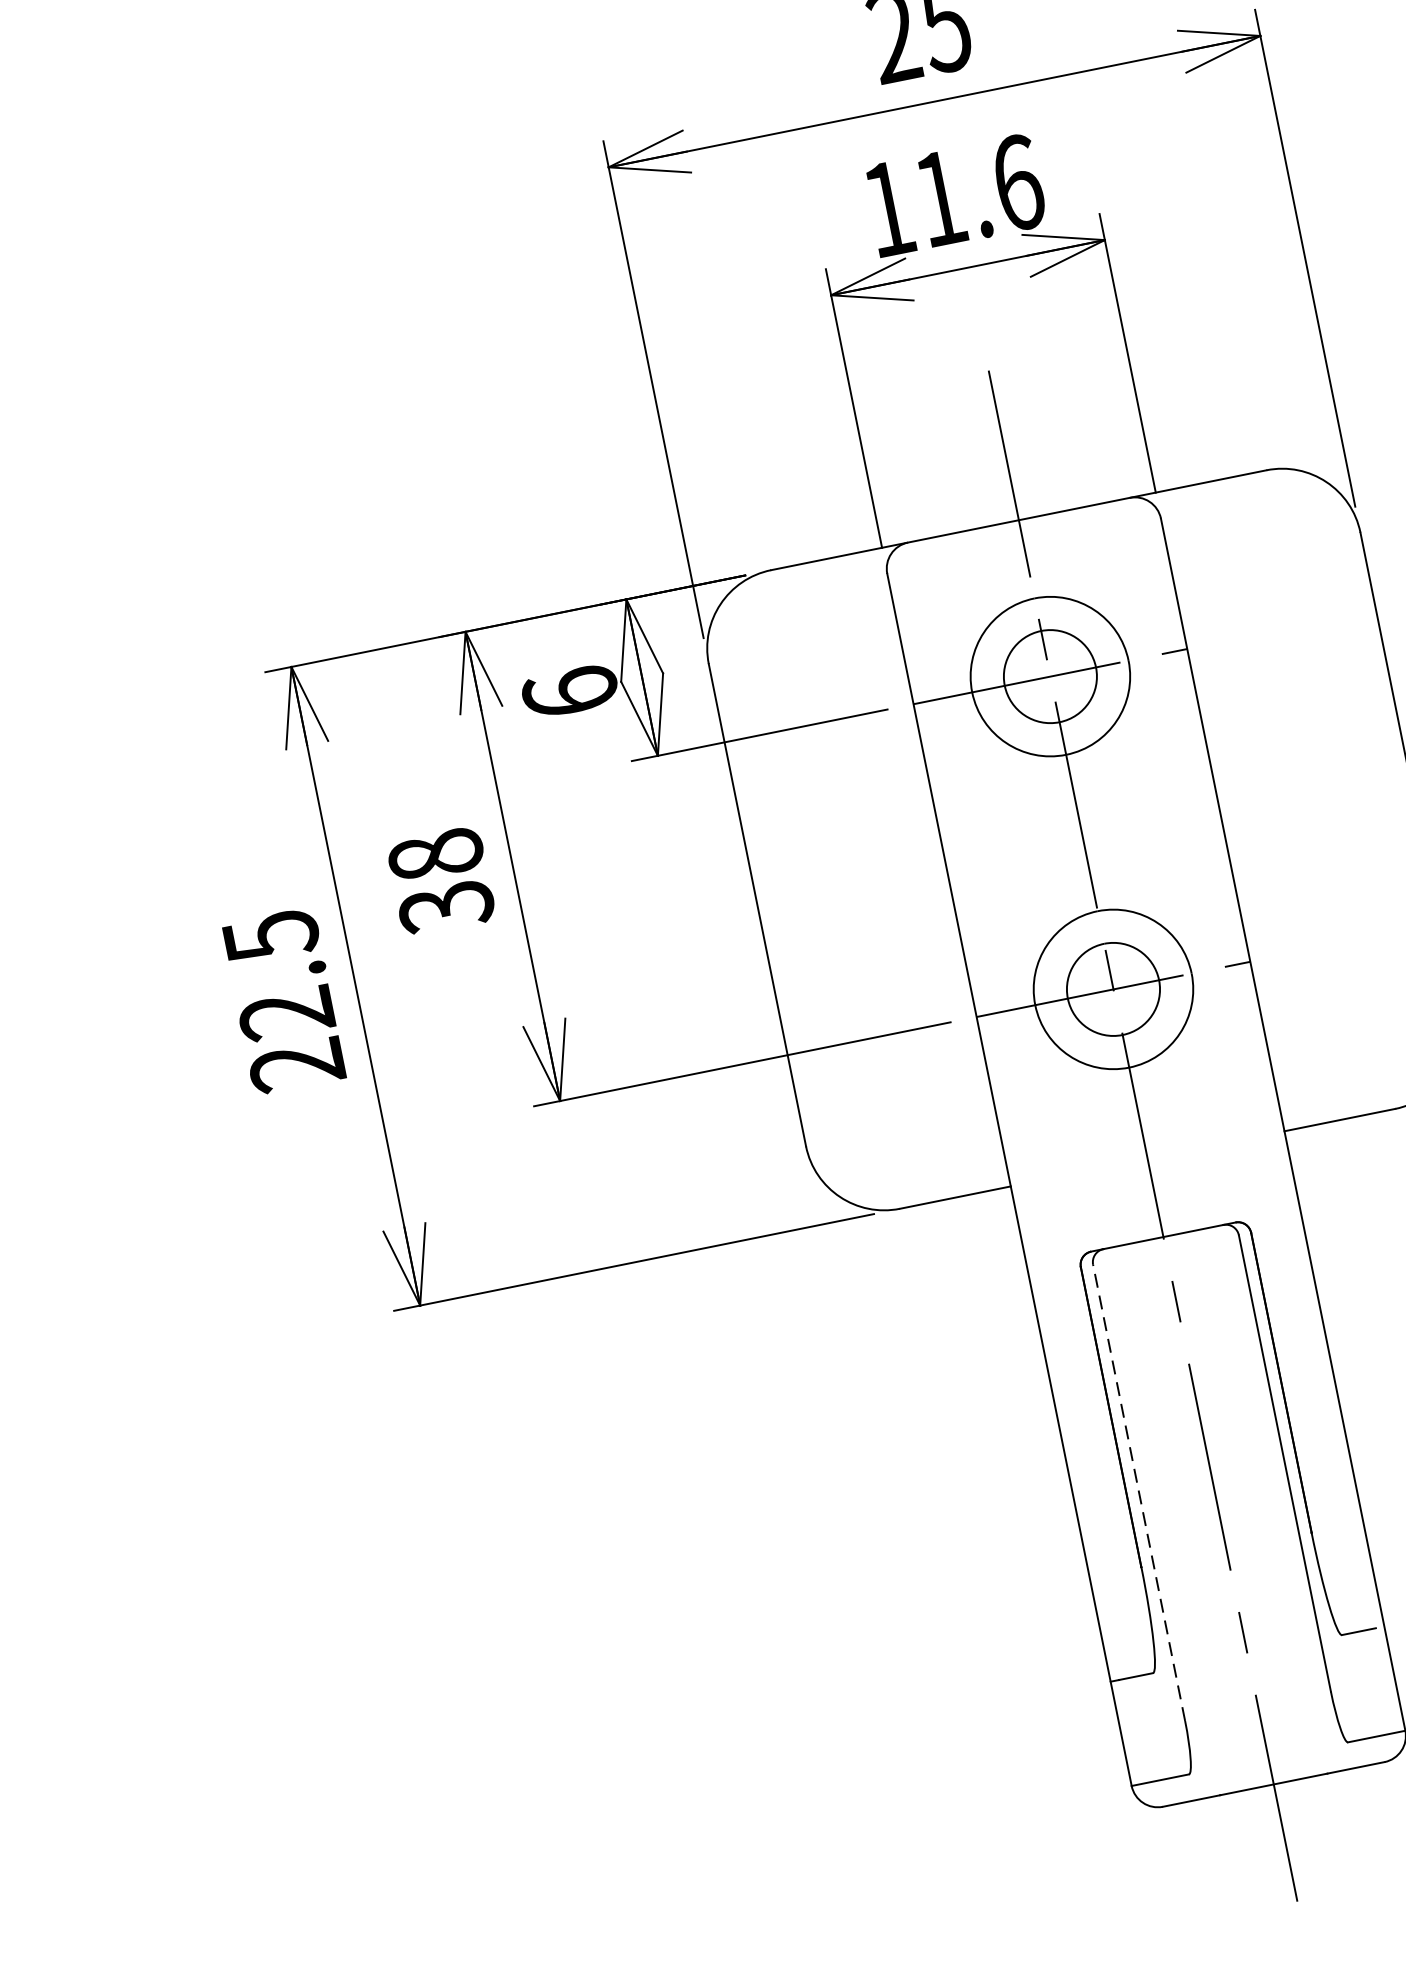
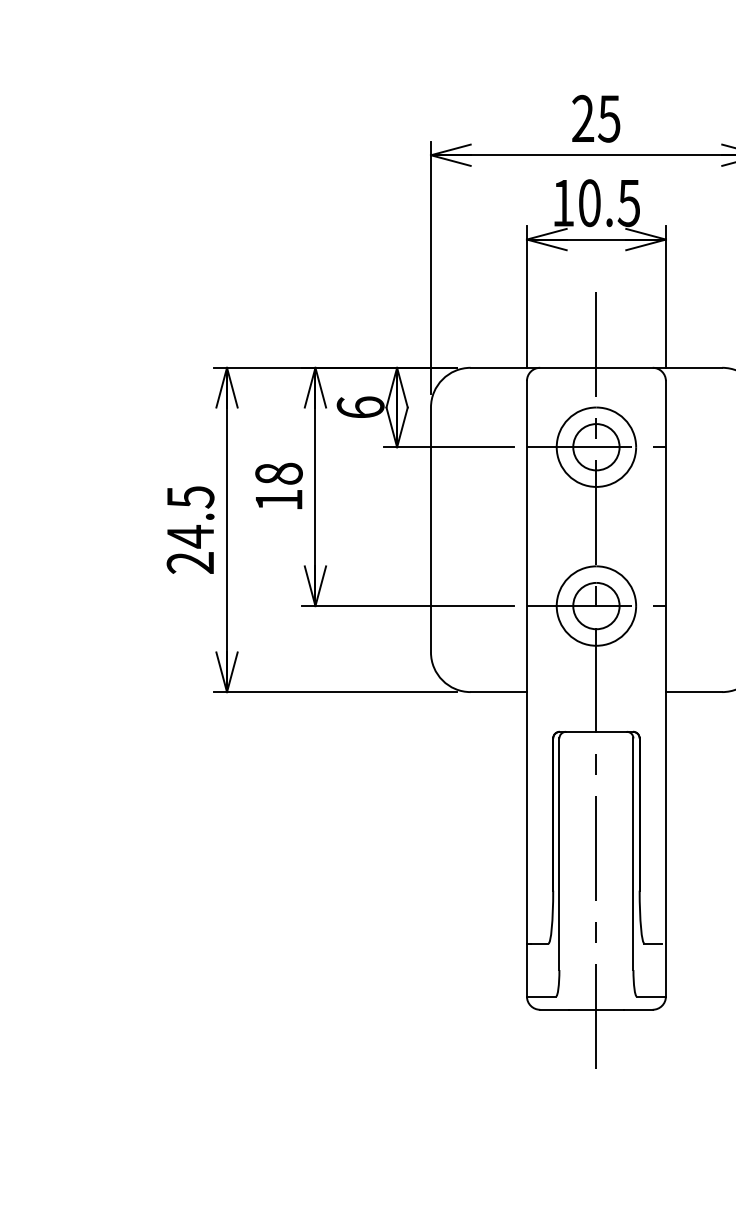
text: (979, 191) -> (609, 203), 11.6 -> 10.5
text: (445, 907) -> (278, 500), 38 -> 18
text: (284, 1013) -> (189, 536), 22.5 -> 24.5
line: (1139, 1493) -> (559, 854), dashed -> solid

